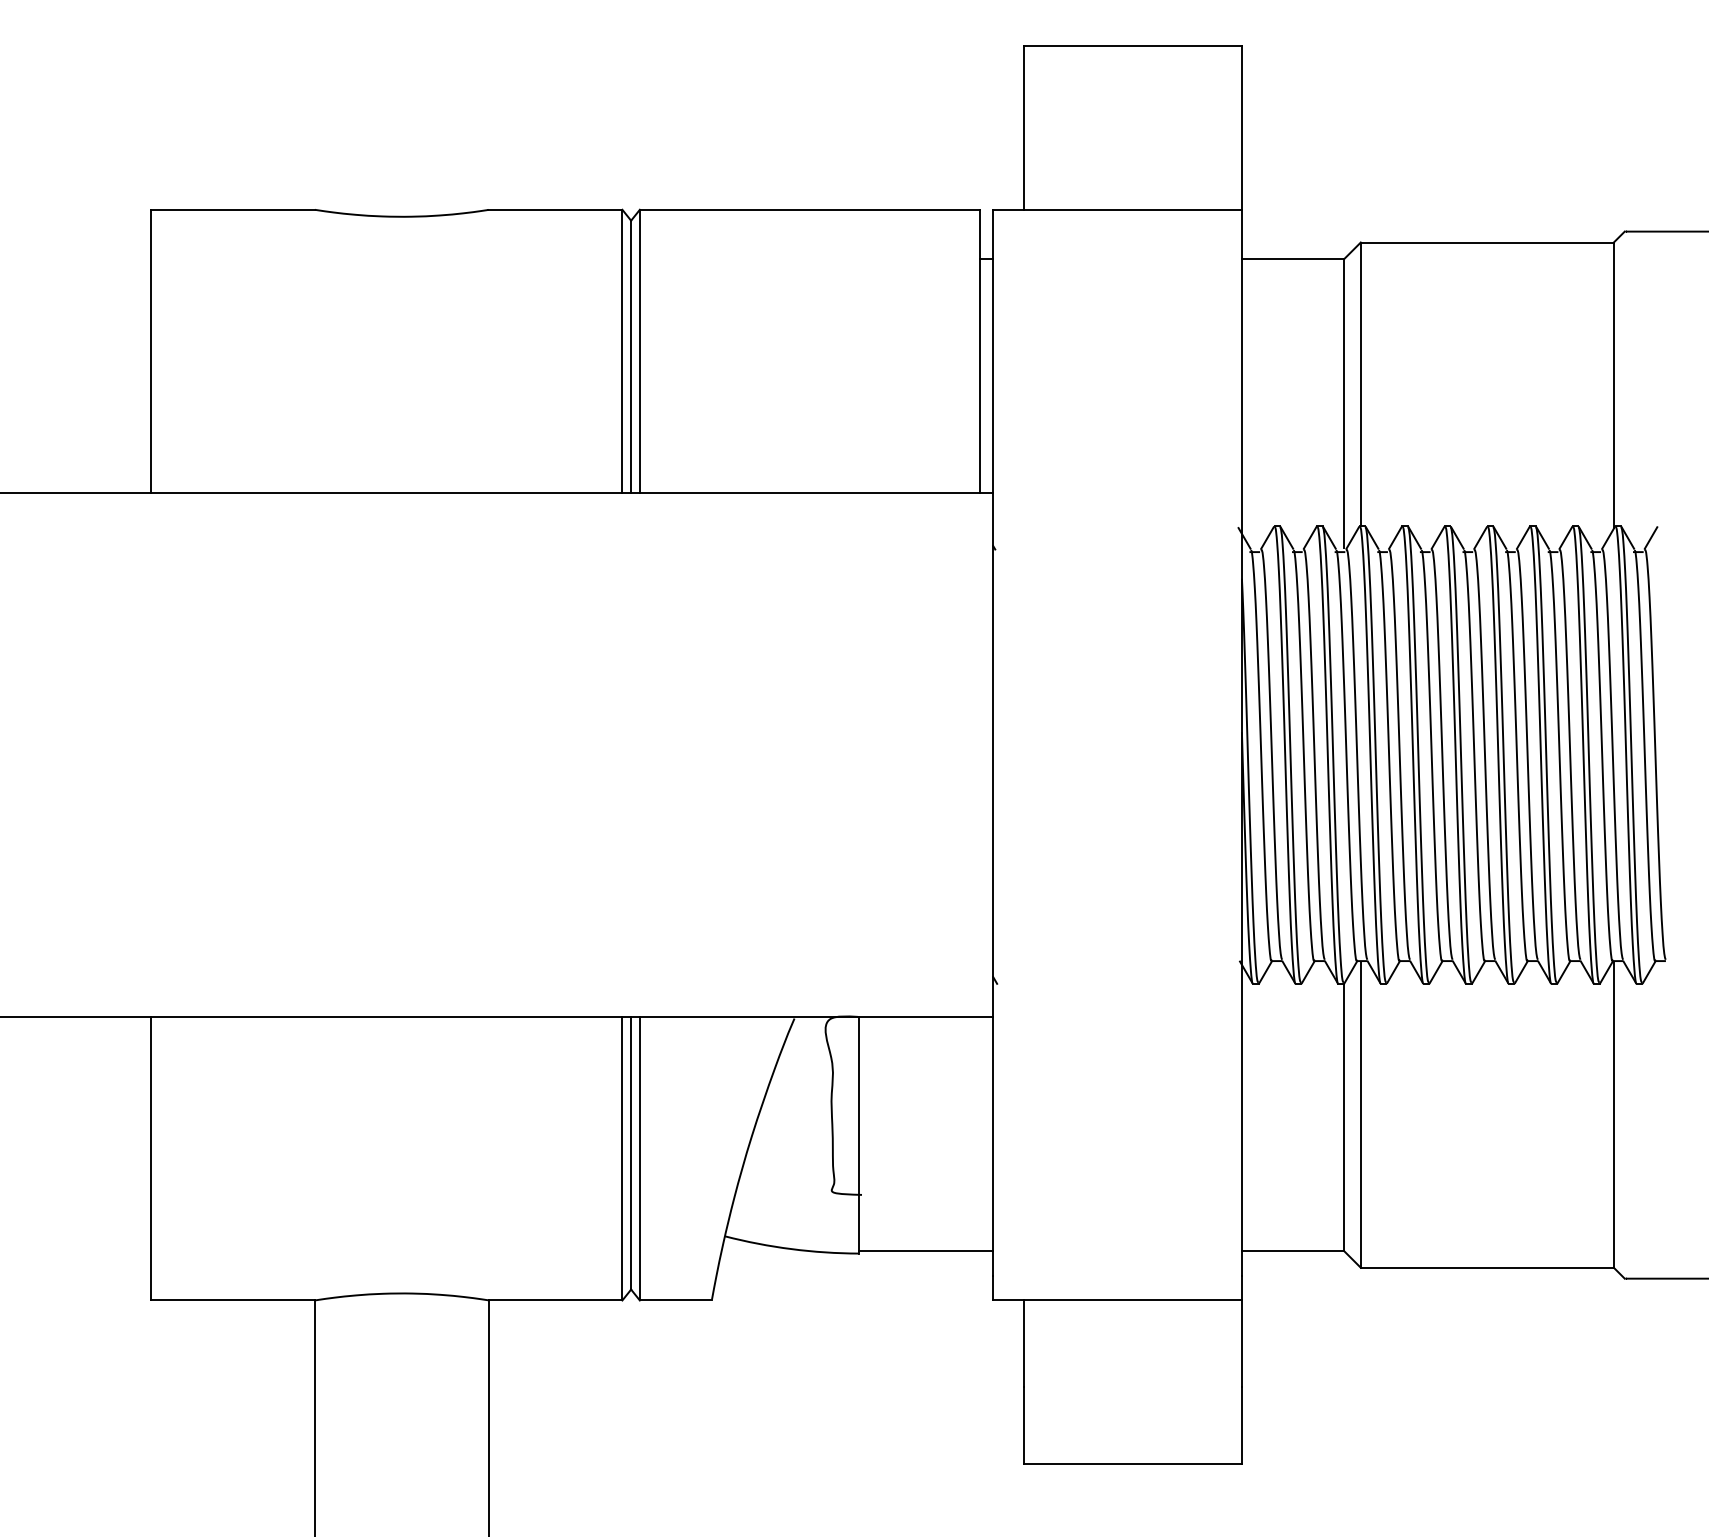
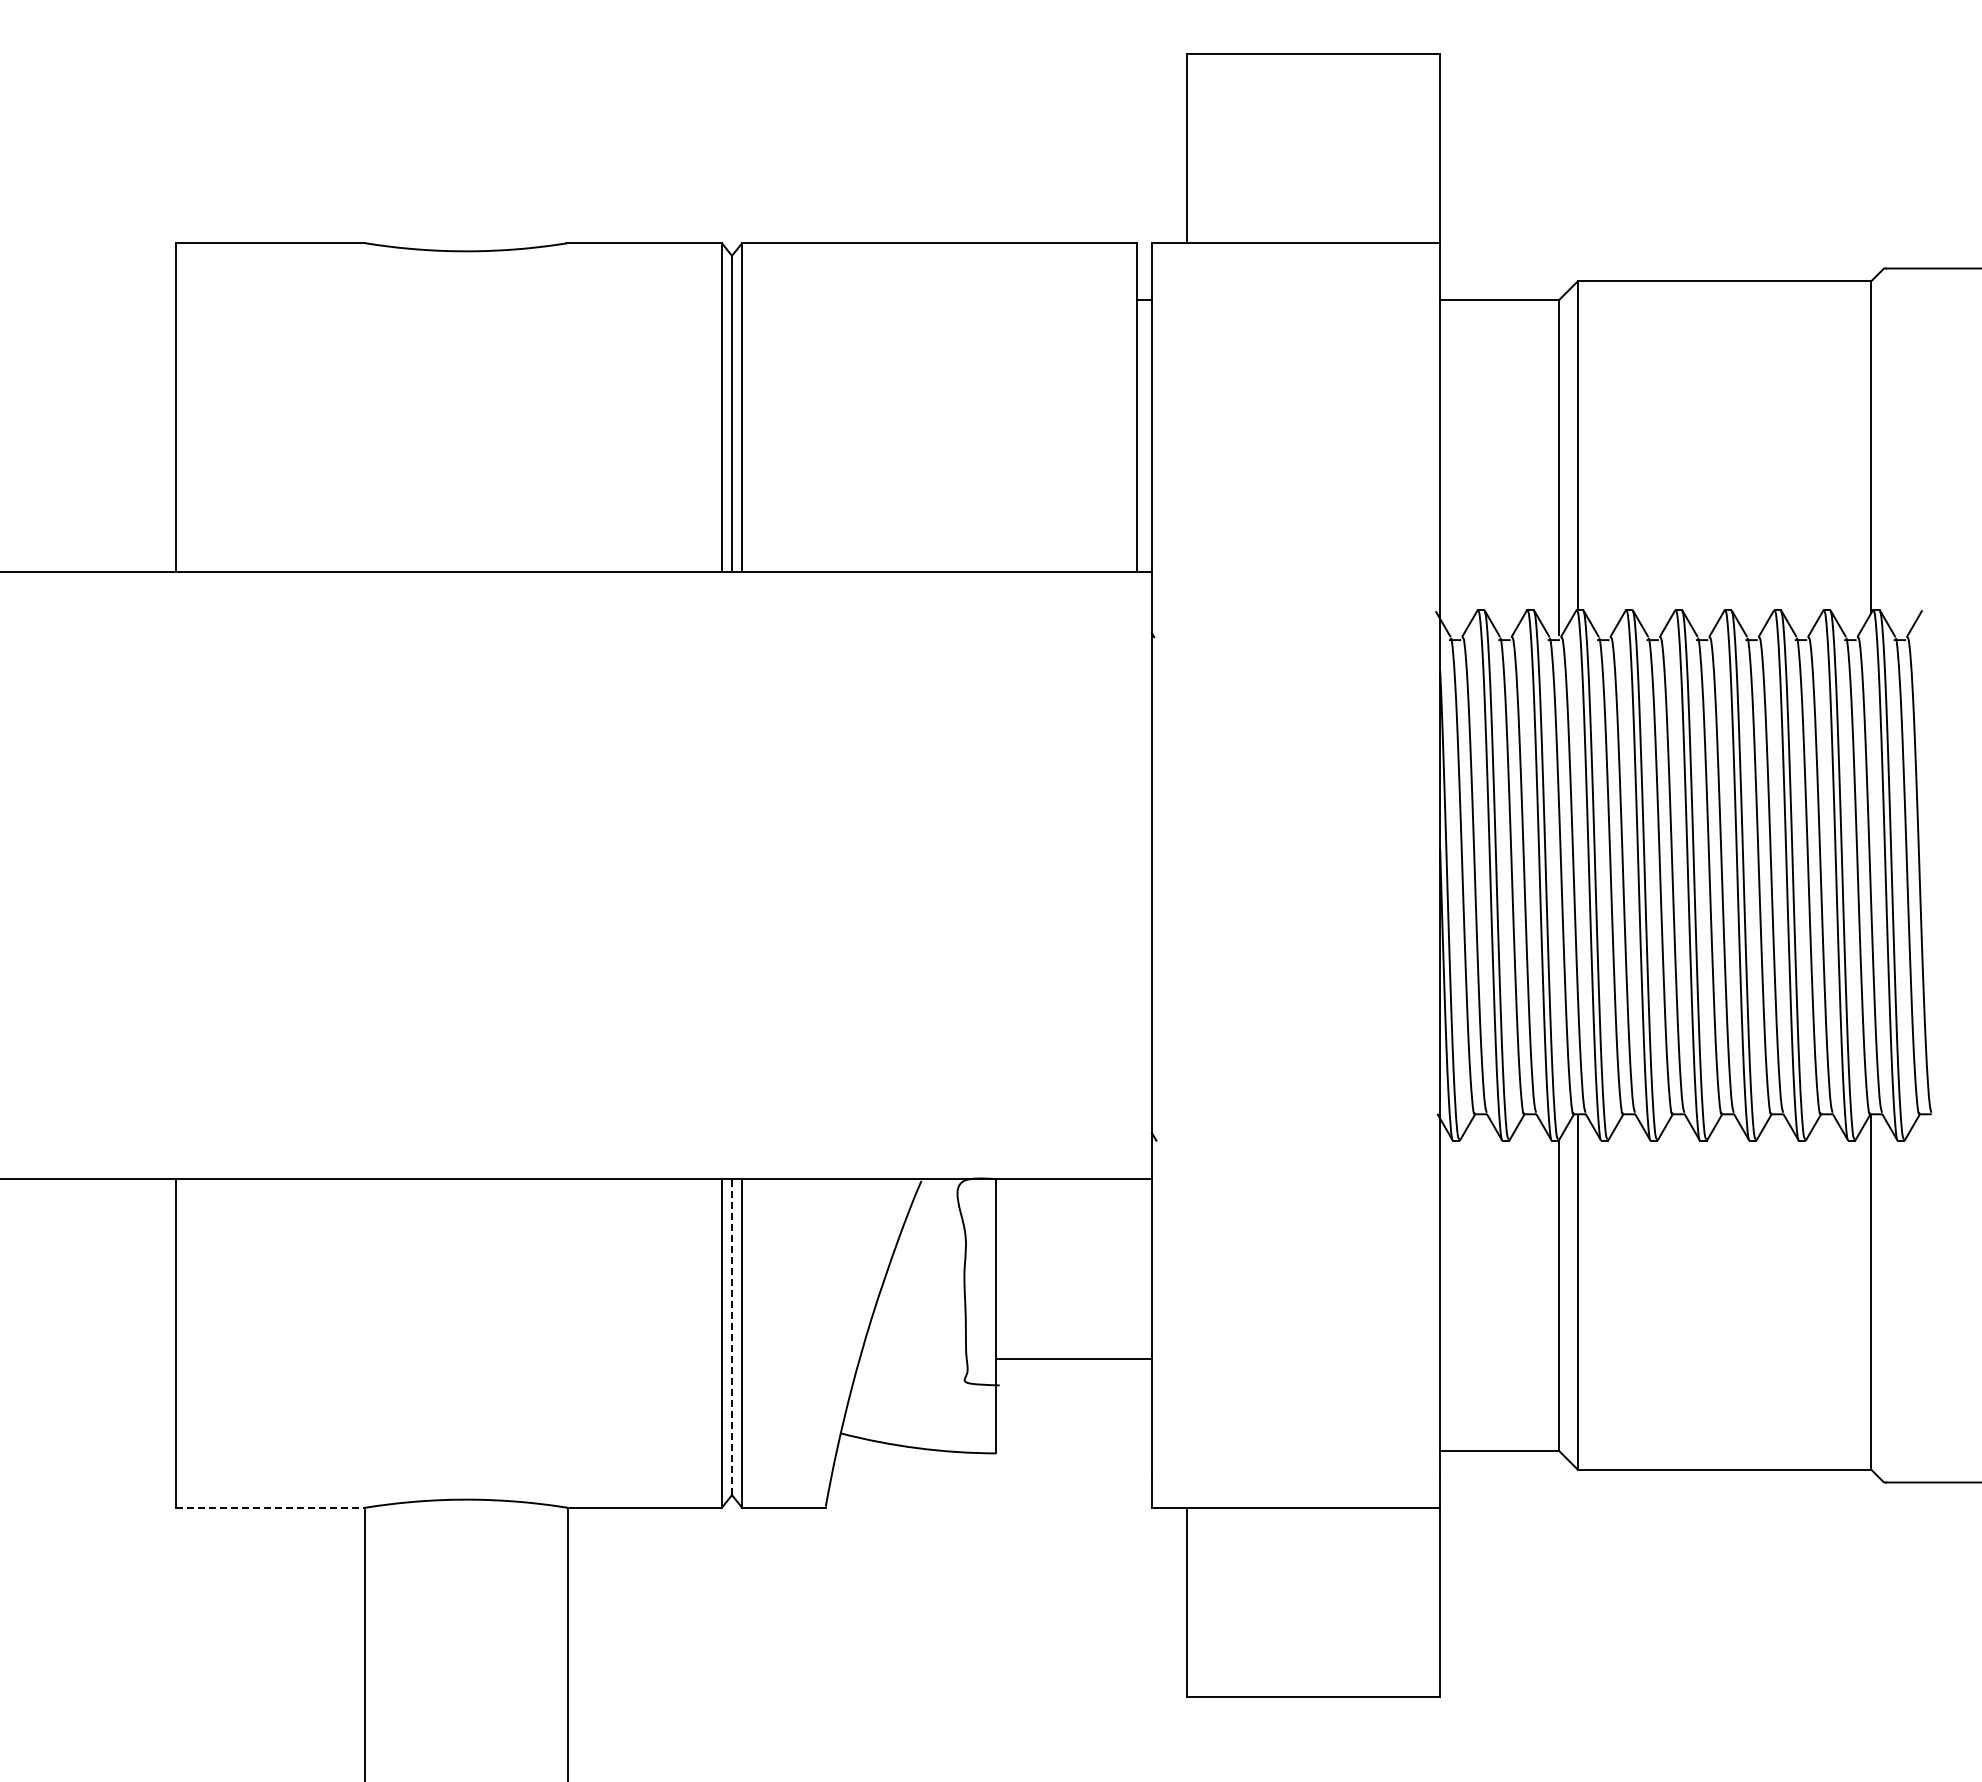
line: (631, 1152) -> (732, 1336), solid -> dashed
line: (925, 1251) -> (1073, 1358), moved
line: (233, 1300) -> (270, 1507), solid -> dashed

